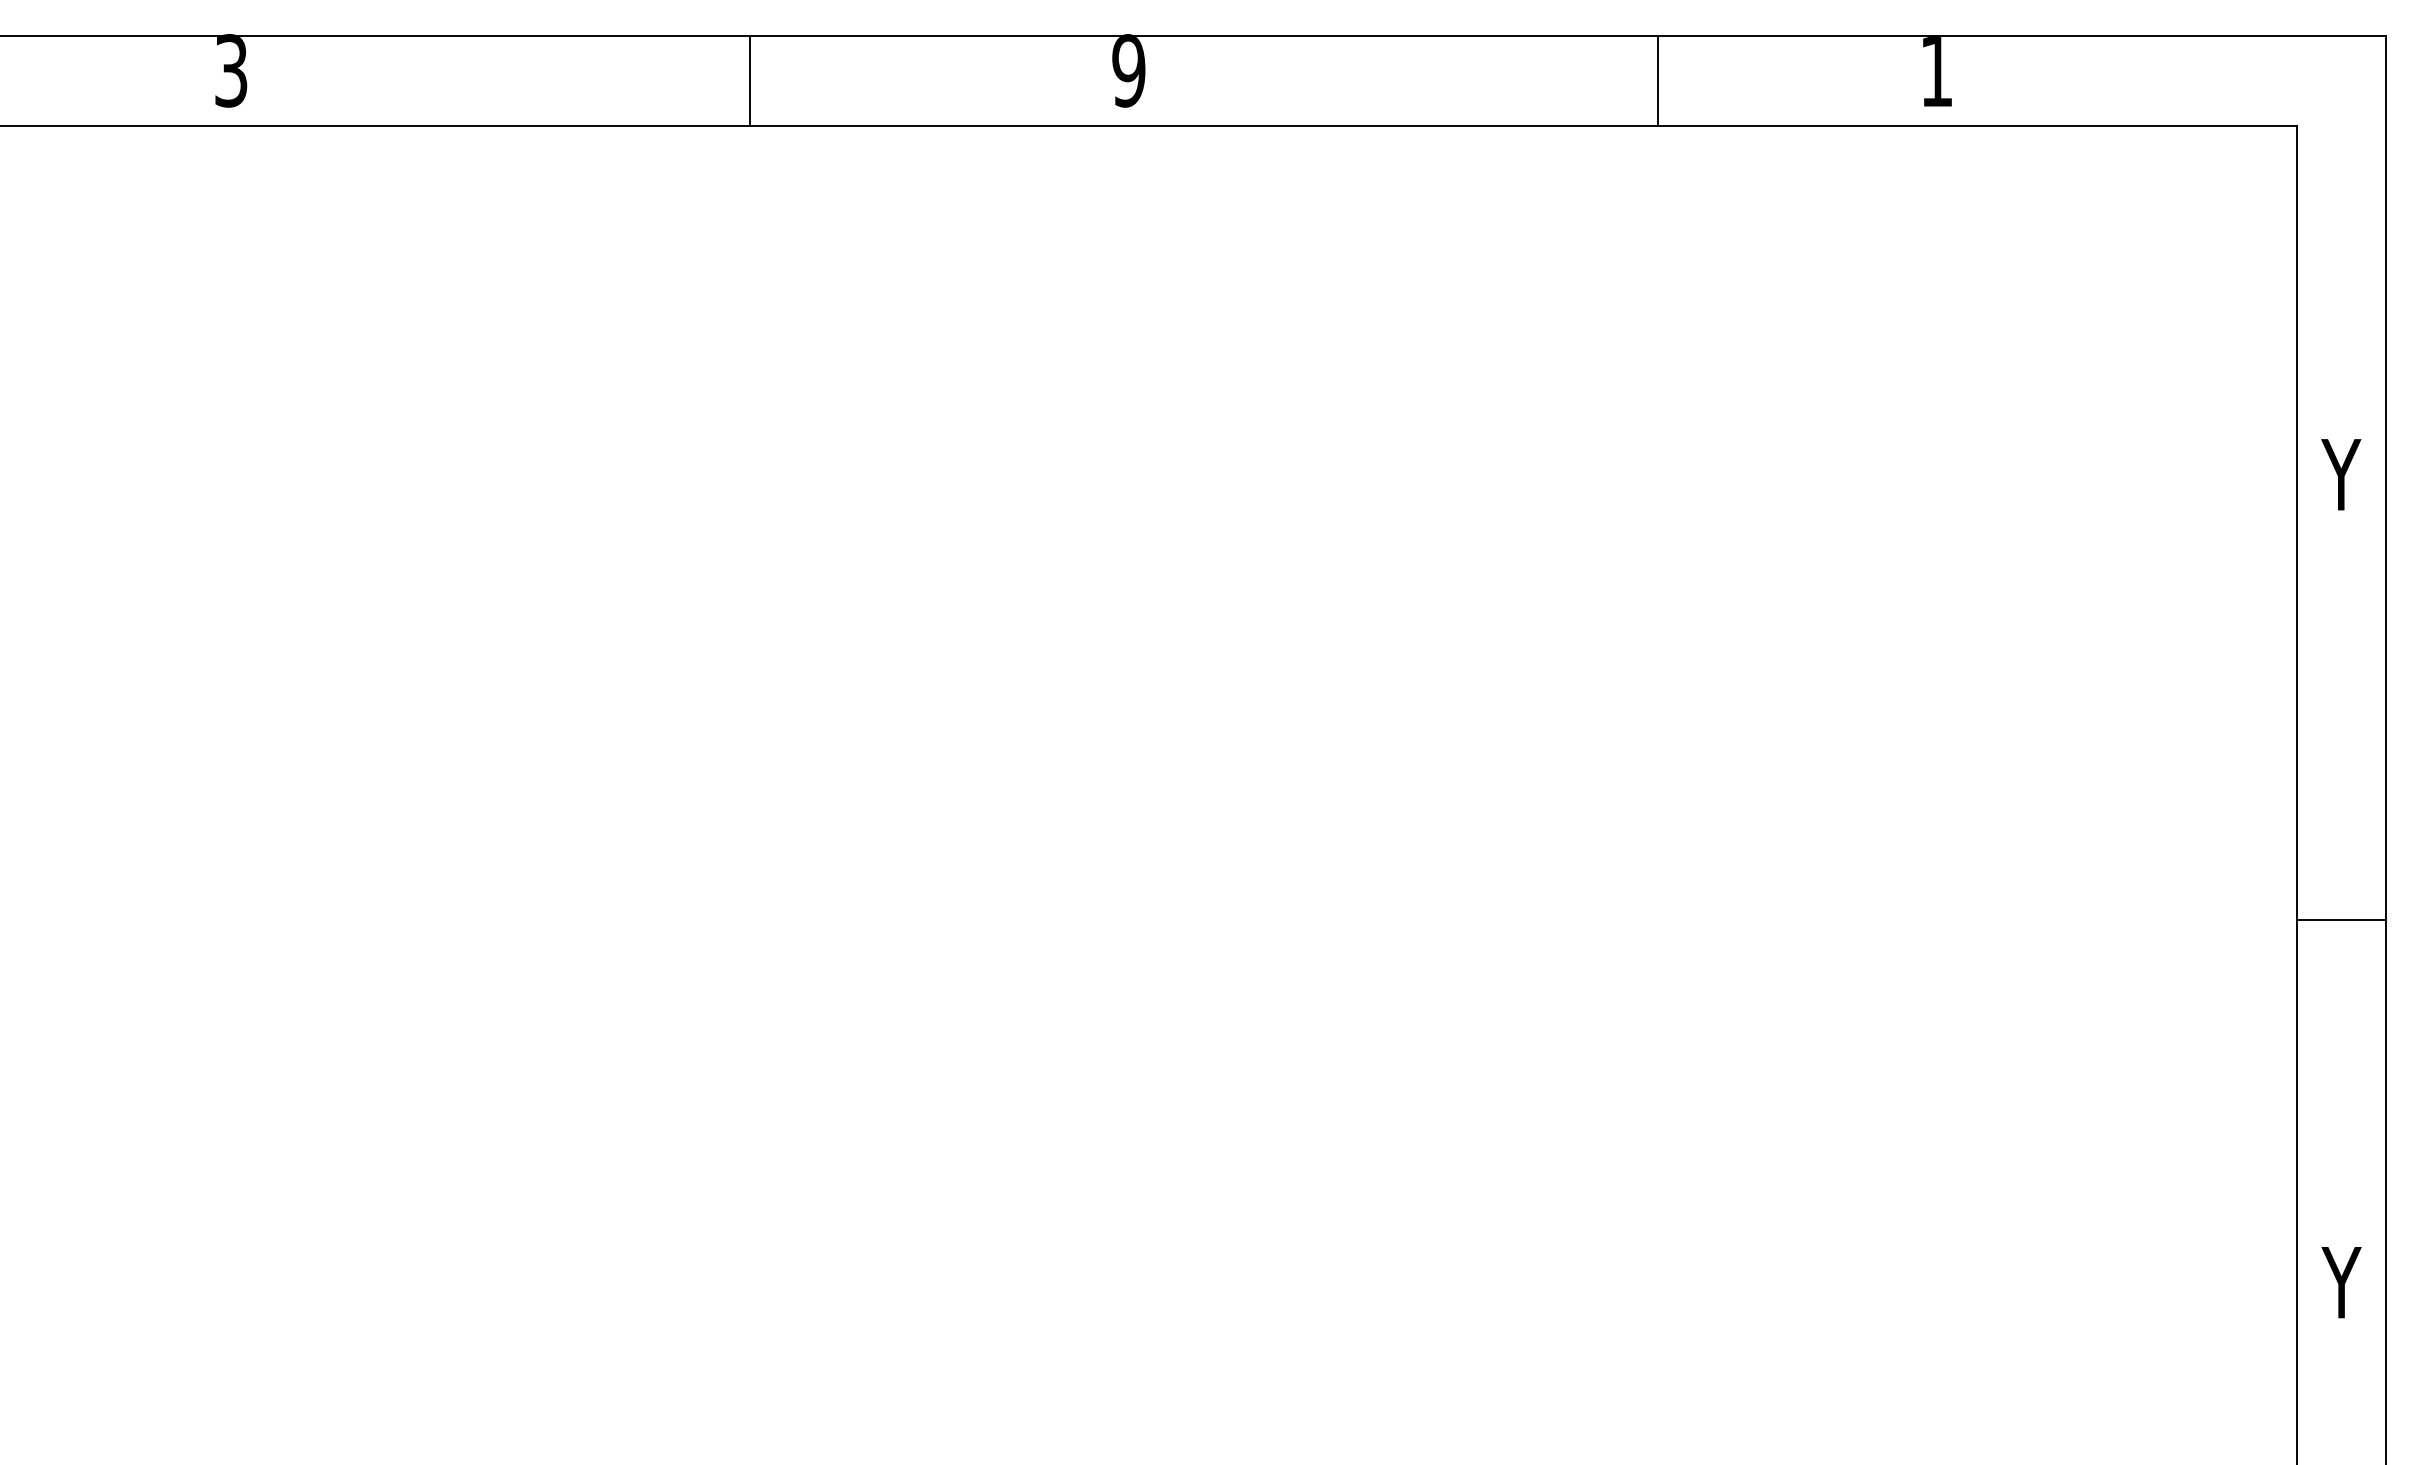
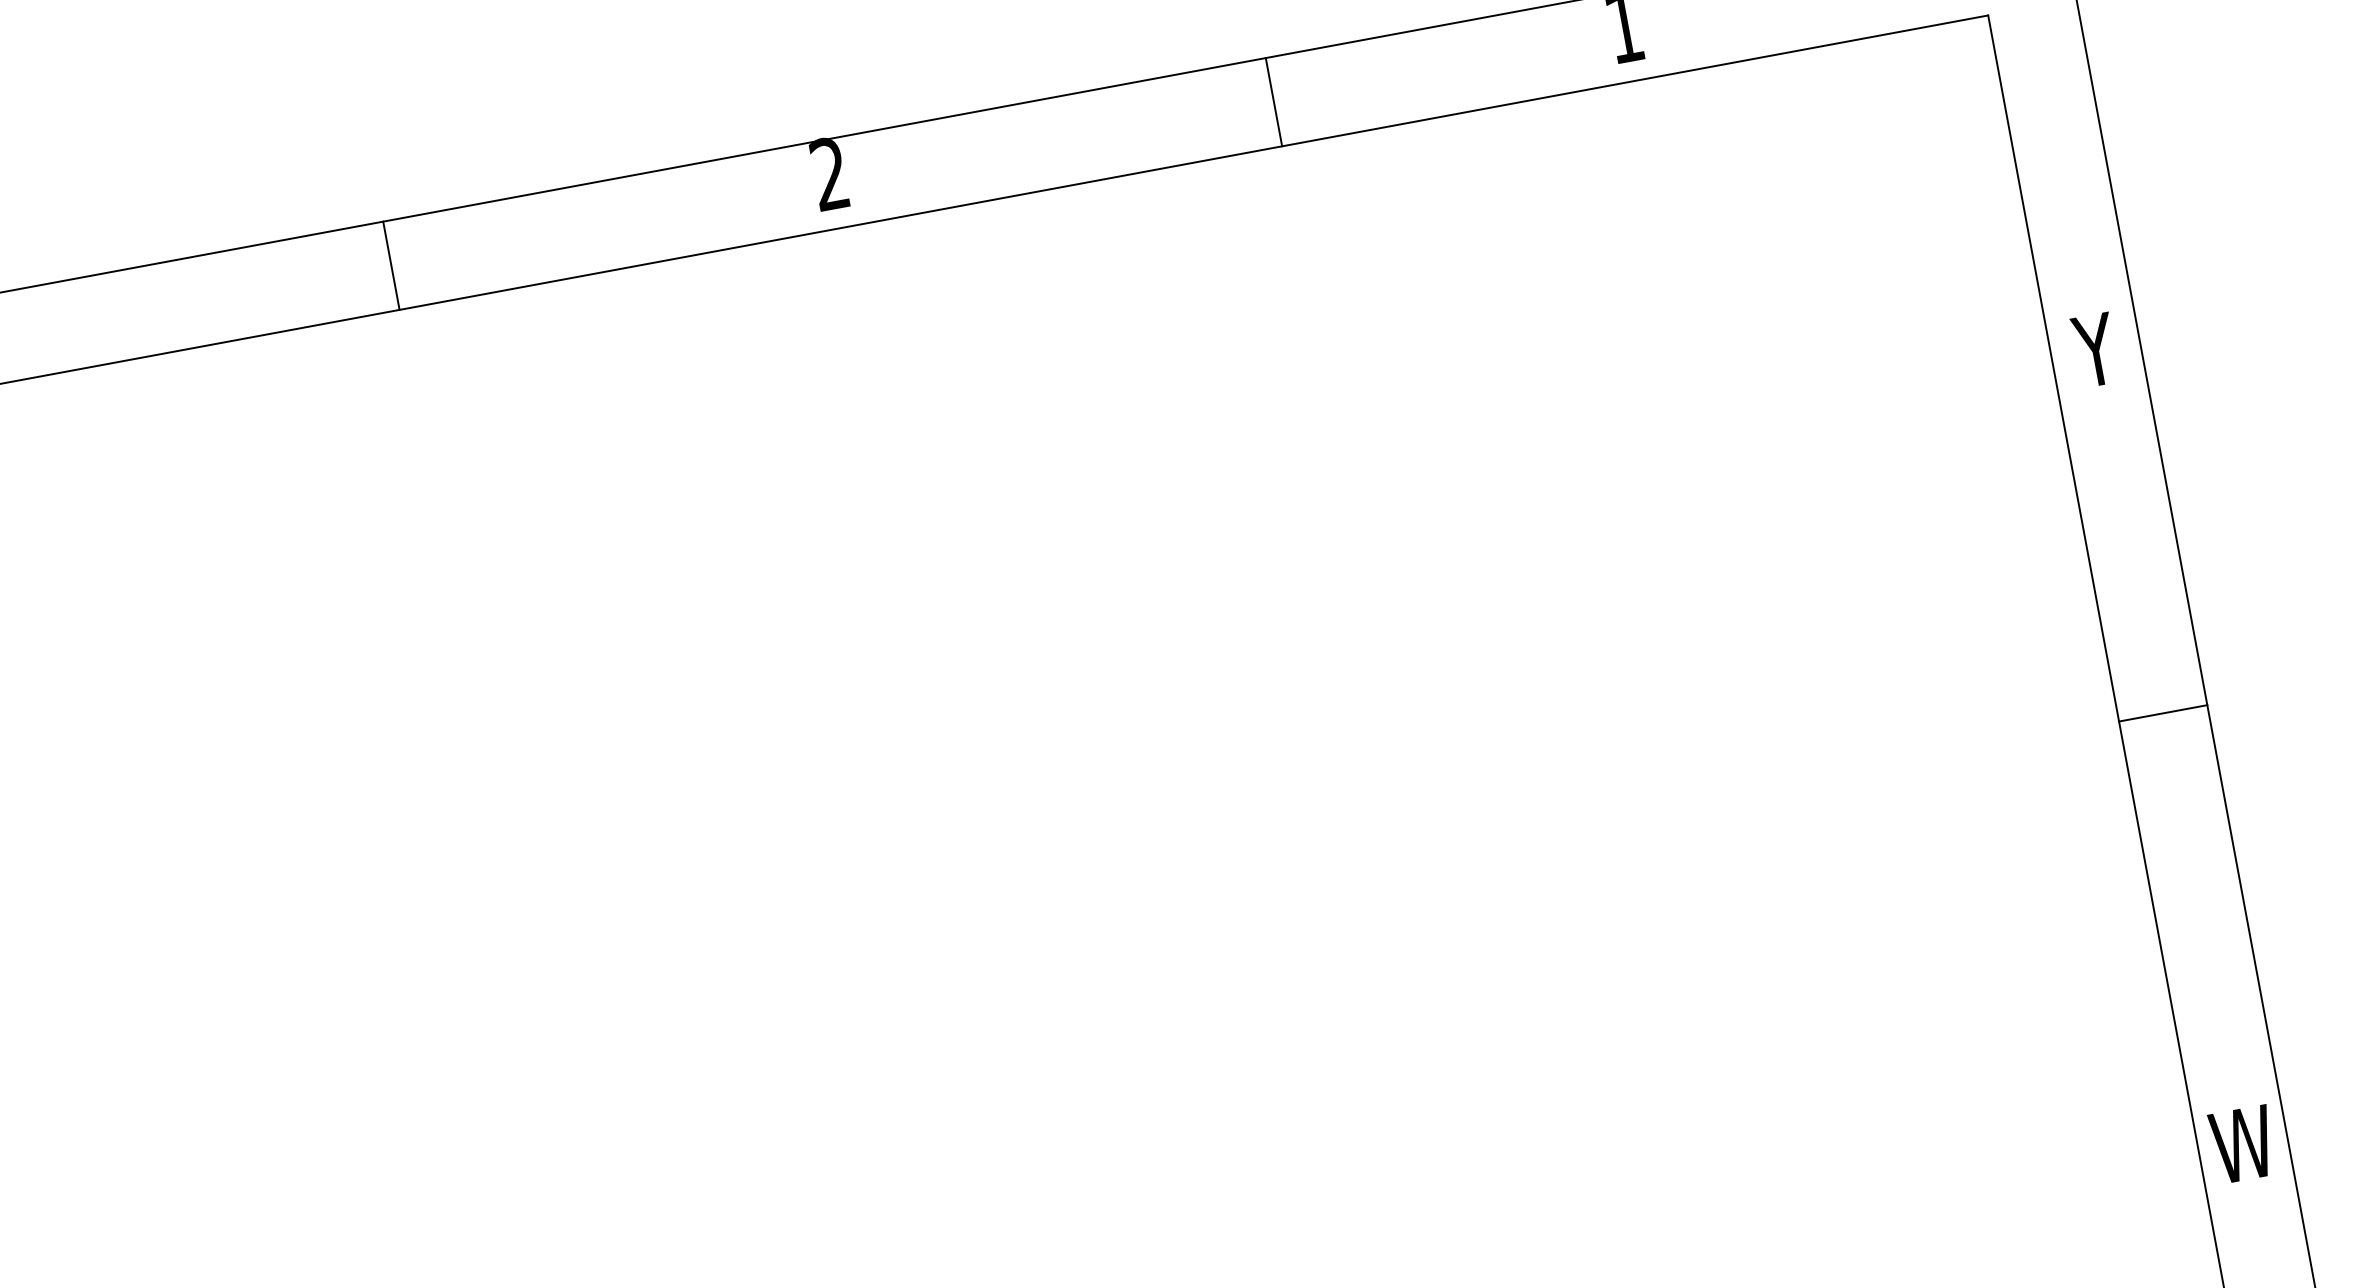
text: (1128, 70) -> (829, 173), 9 -> 2
line: (750, 81) -> (391, 266), moved
line: (1657, 81) -> (1273, 102), moved
line: (2341, 920) -> (2163, 713), moved
text: (2341, 1282) -> (2243, 1144), Y -> W

